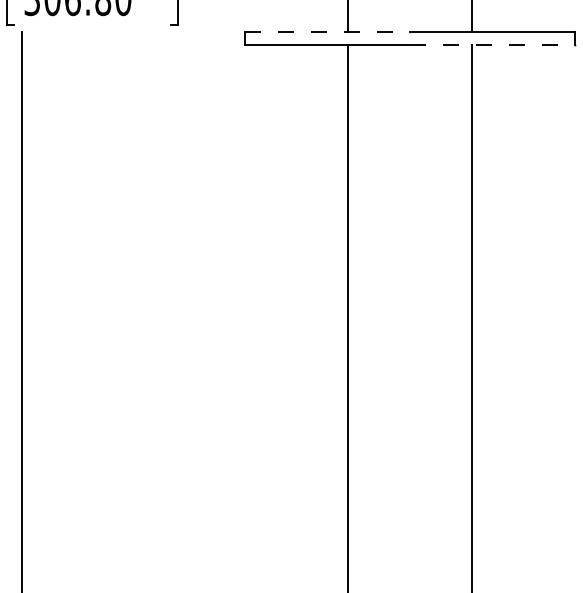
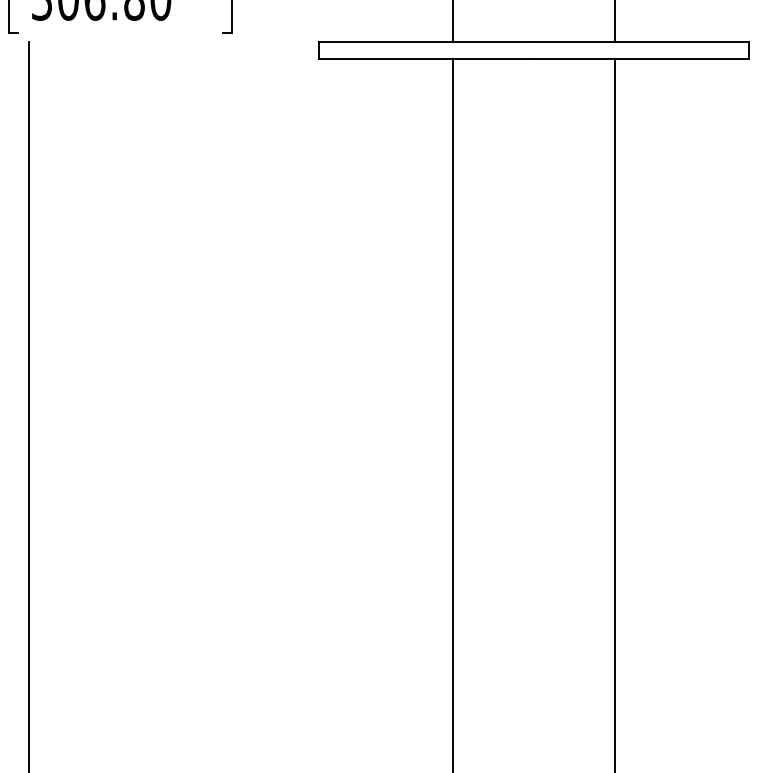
line: (327, 32) -> (426, 42), dashed -> solid
line: (492, 45) -> (642, 59), dashed -> solid

